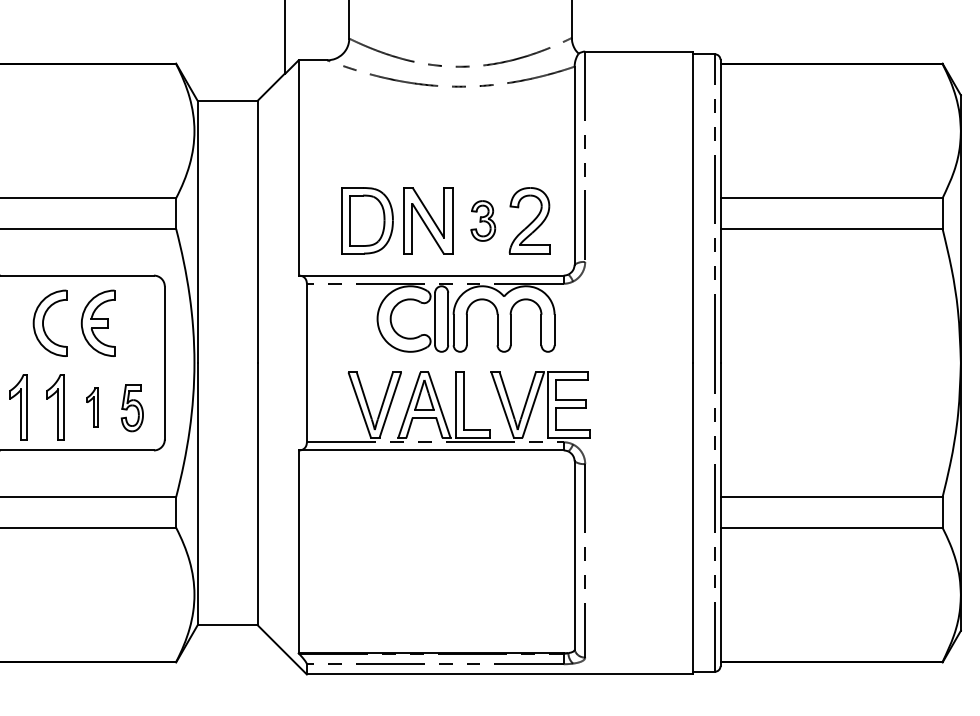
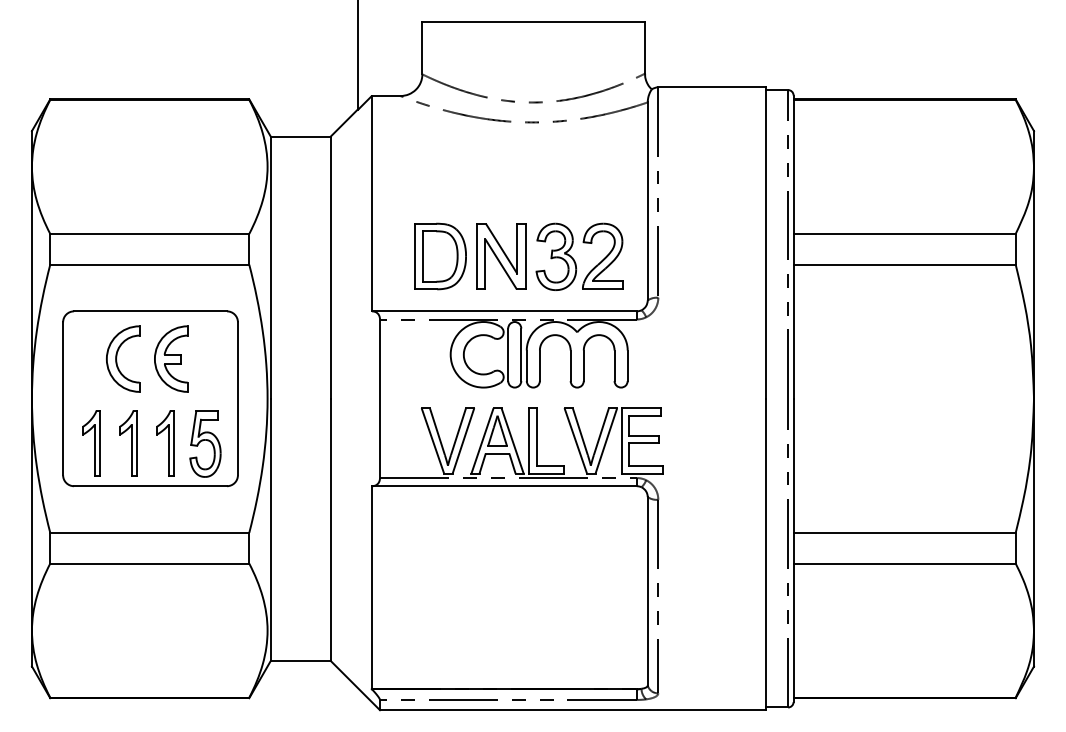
part: (483, 220) -> (556, 256), size x1.67
part: (92, 407) -> (165, 443), size x1.67
part: (132, 407) -> (205, 443), size x1.43

